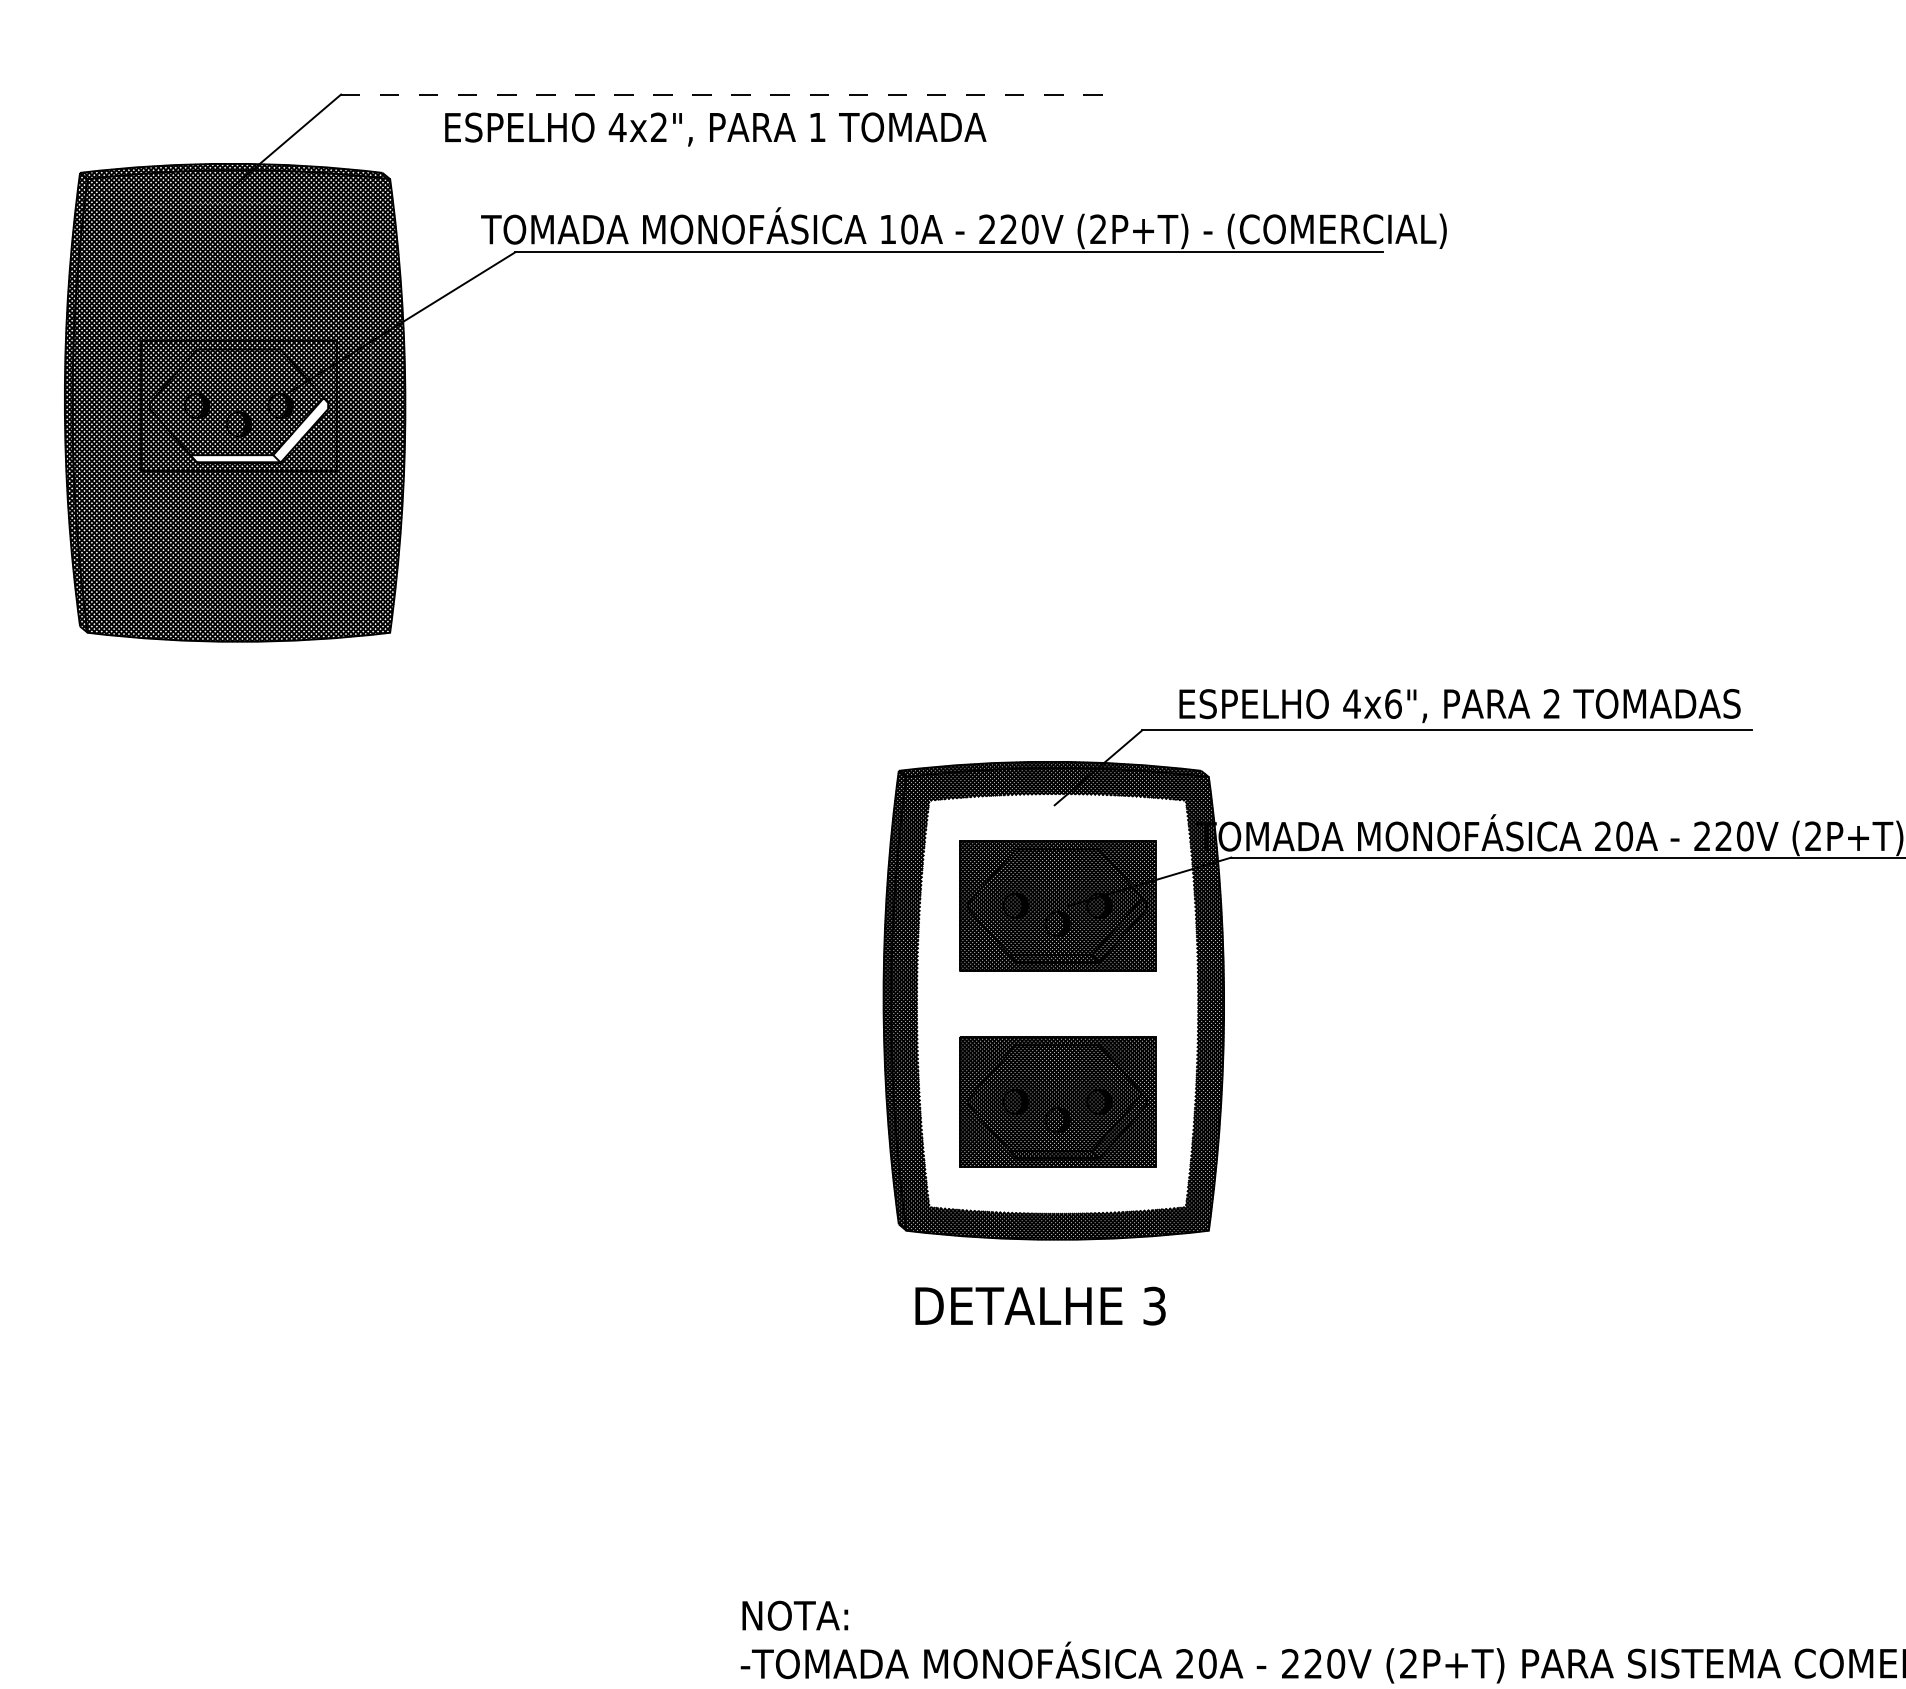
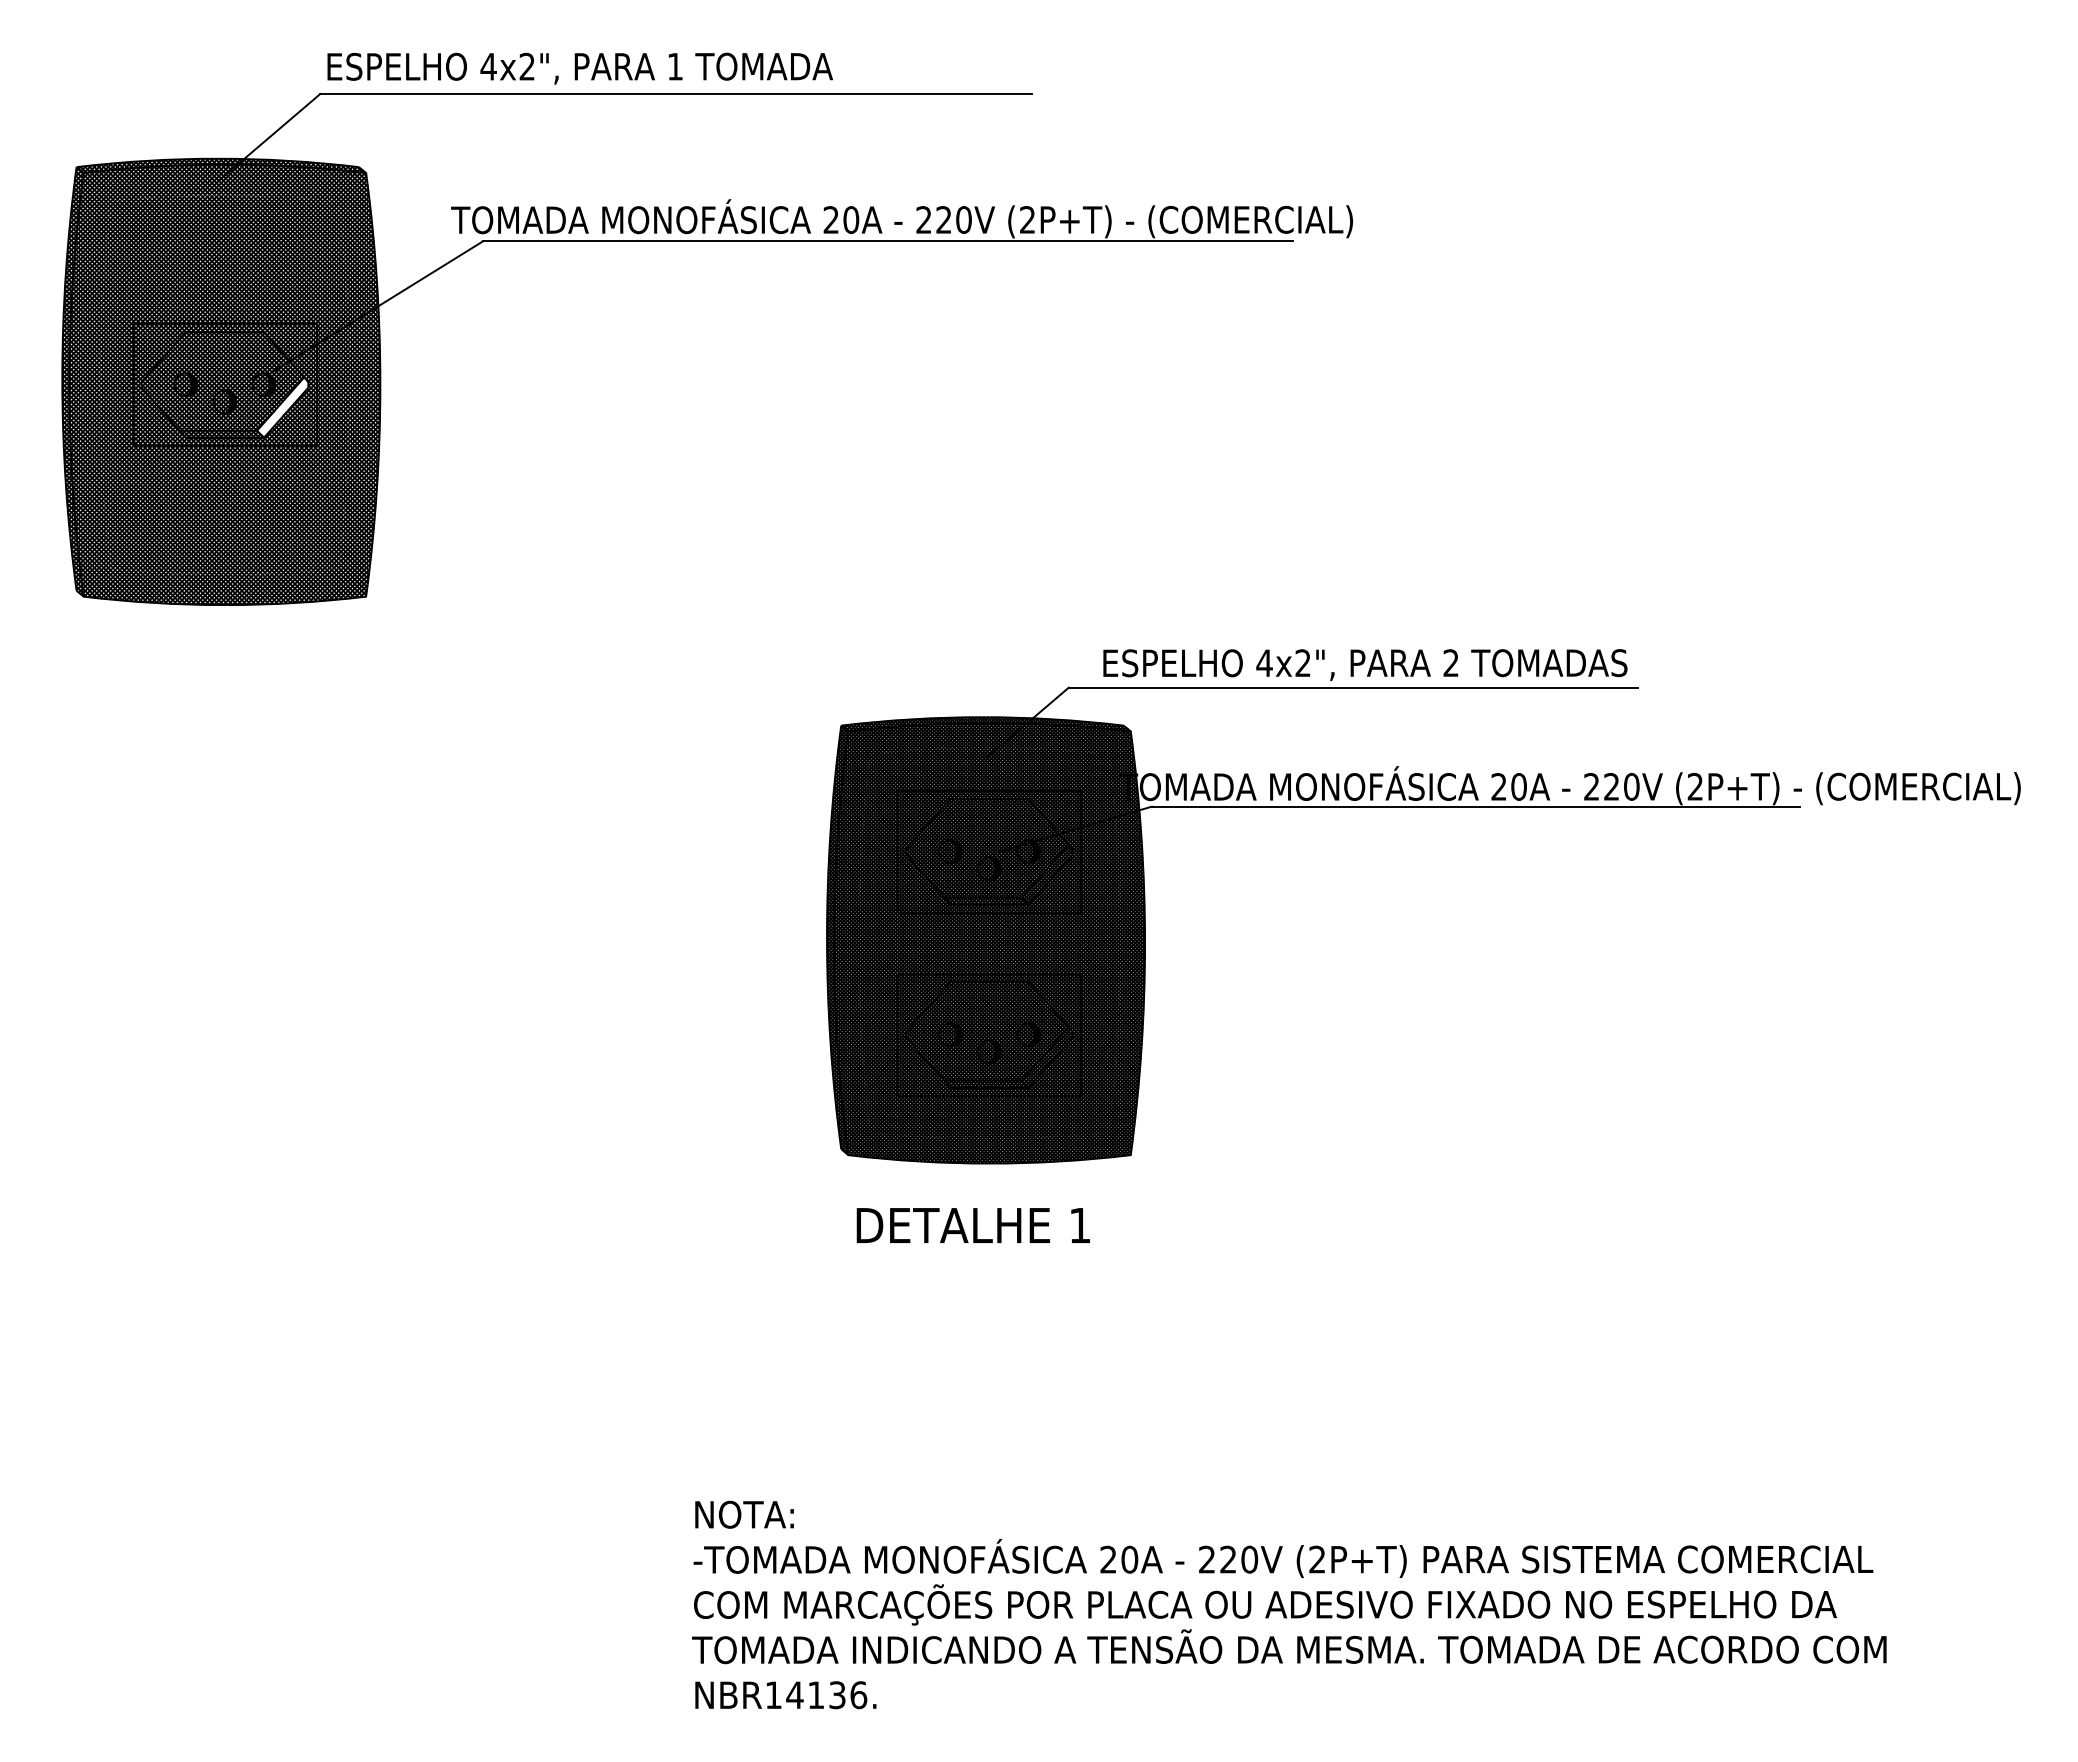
line: (721, 95) -> (675, 94), dashed -> solid
text: (714, 129) -> (579, 68), moved
text: (887, 228) -> (830, 219), 10A -> 20A
hatch: (235, 458) -> (221, 433), added
text: (1393, 704) -> (1303, 663), 4x6", -> 4x2",
hatch: (1057, 1003) -> (989, 942), added
text: (1153, 1306) -> (1079, 1225), 3 -> 1

